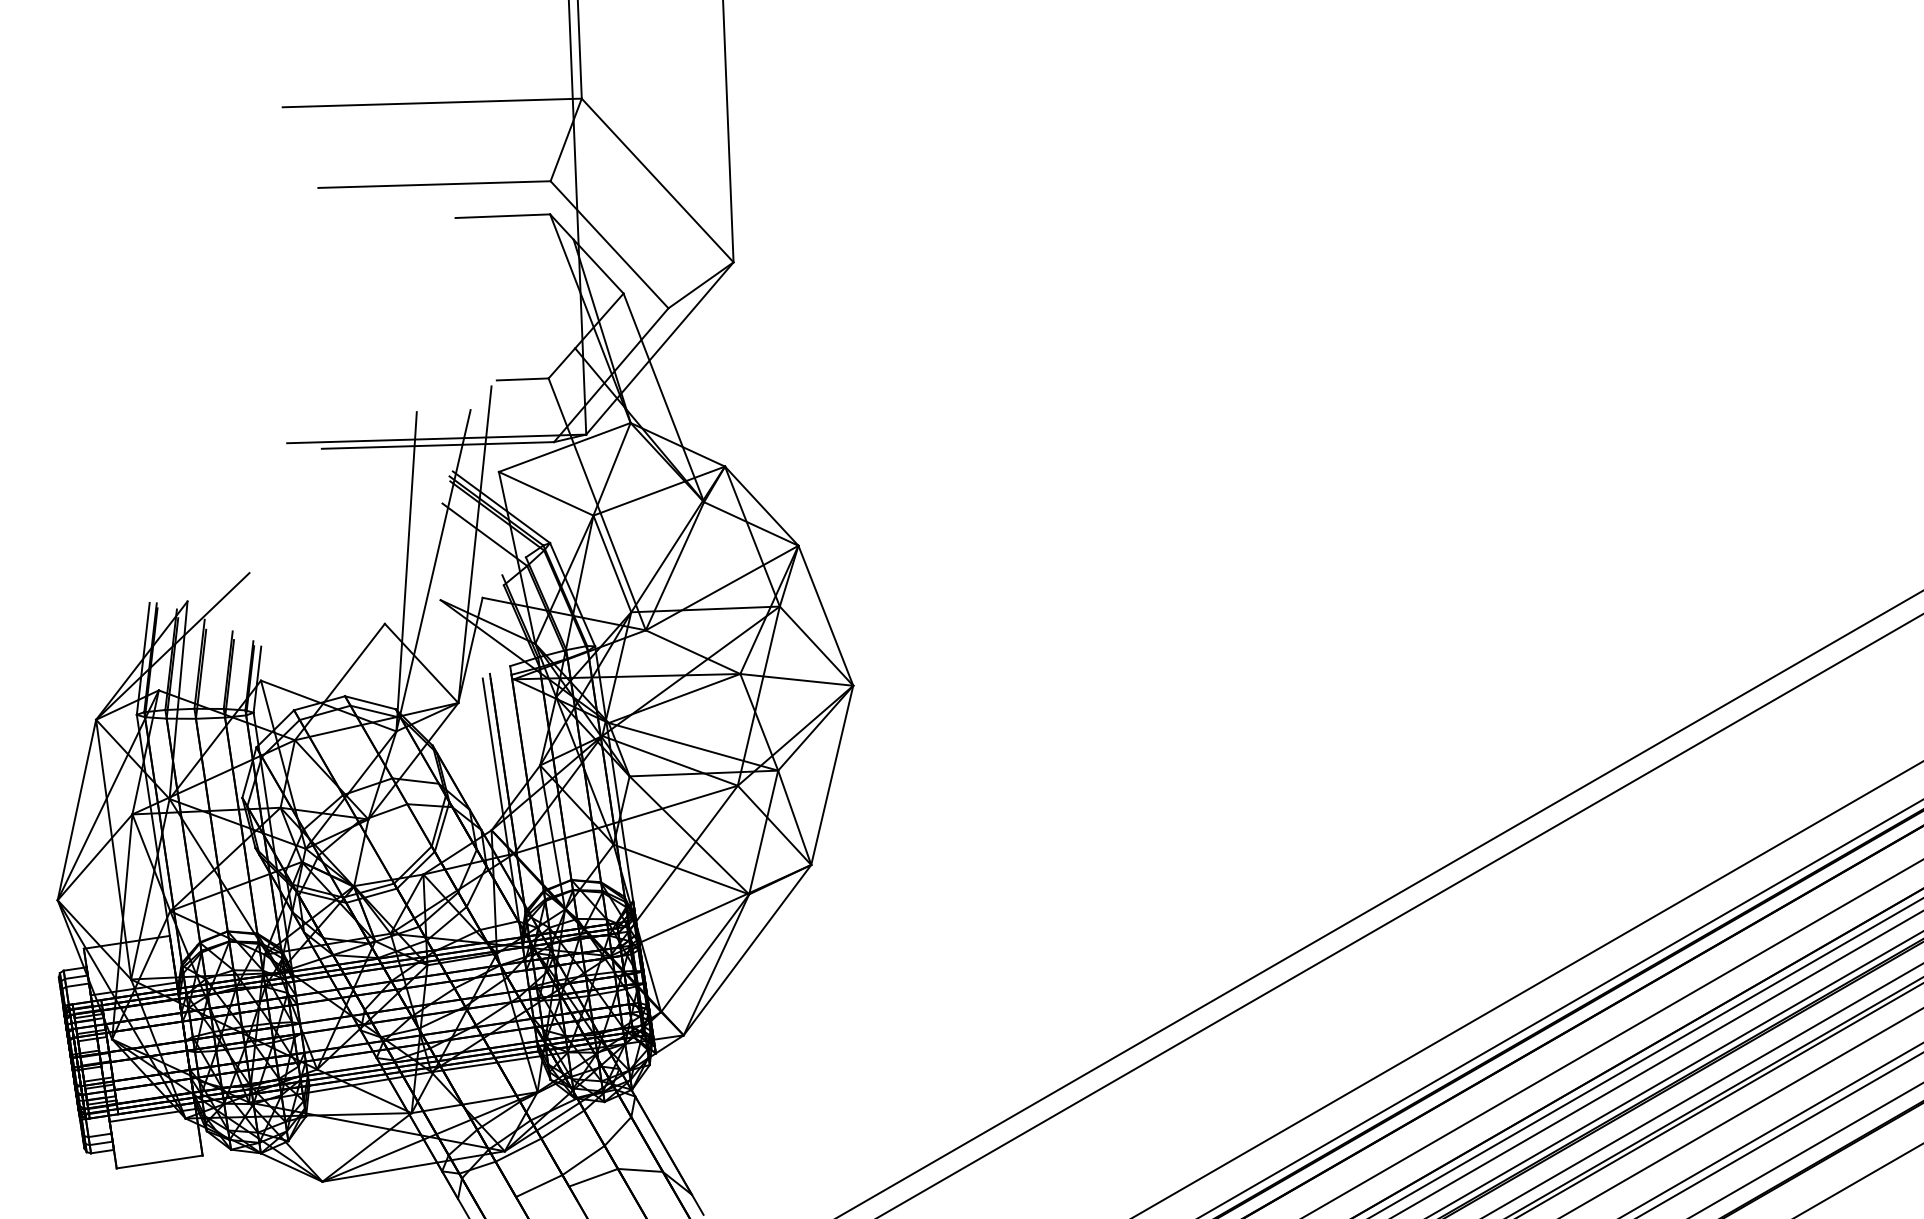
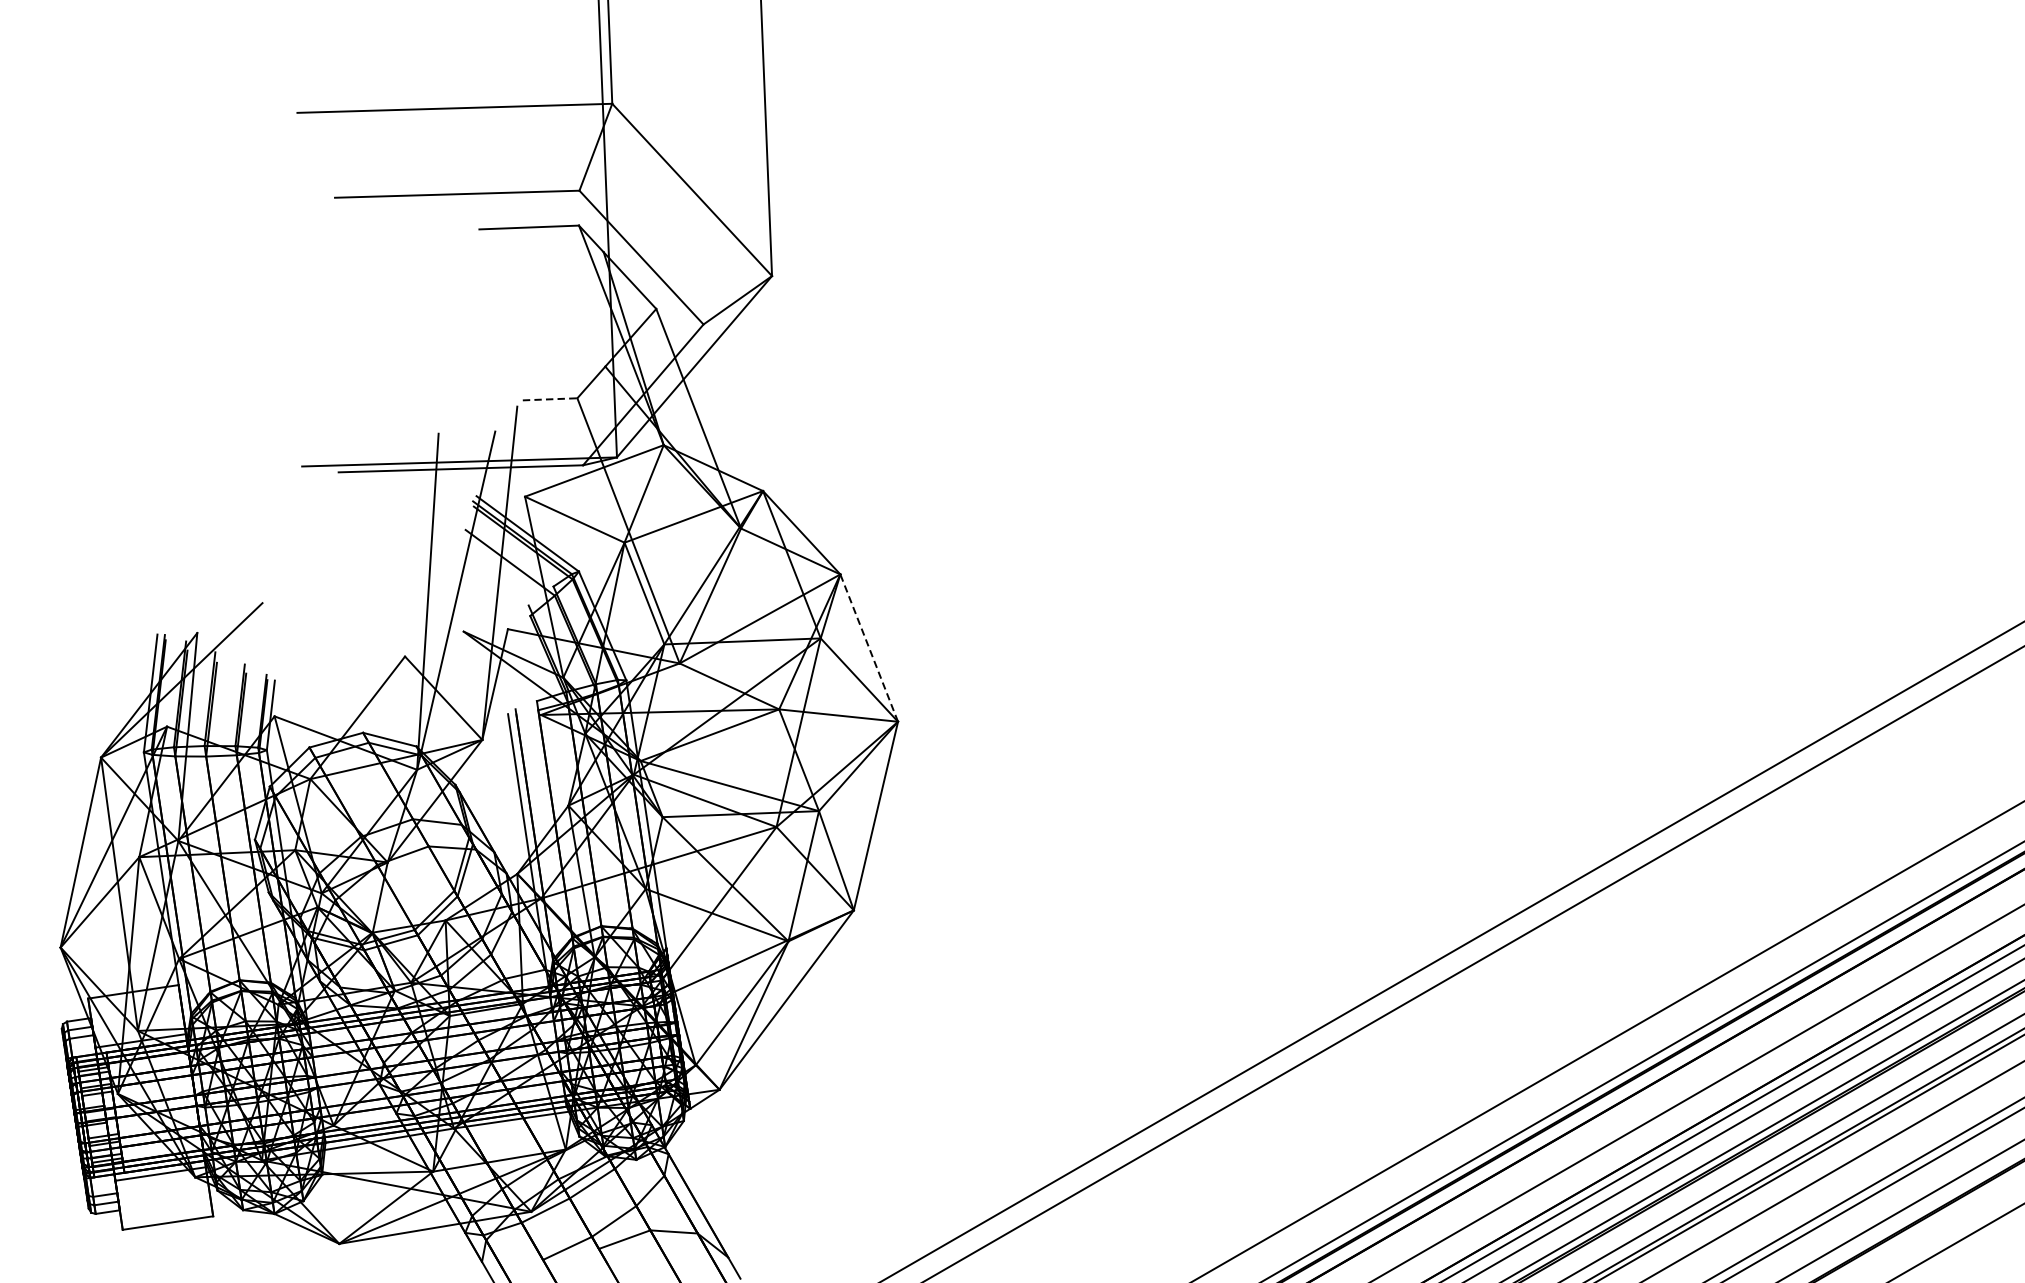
line: (522, 379) -> (549, 399), solid -> dashed
line: (825, 615) -> (868, 647), solid -> dashed

